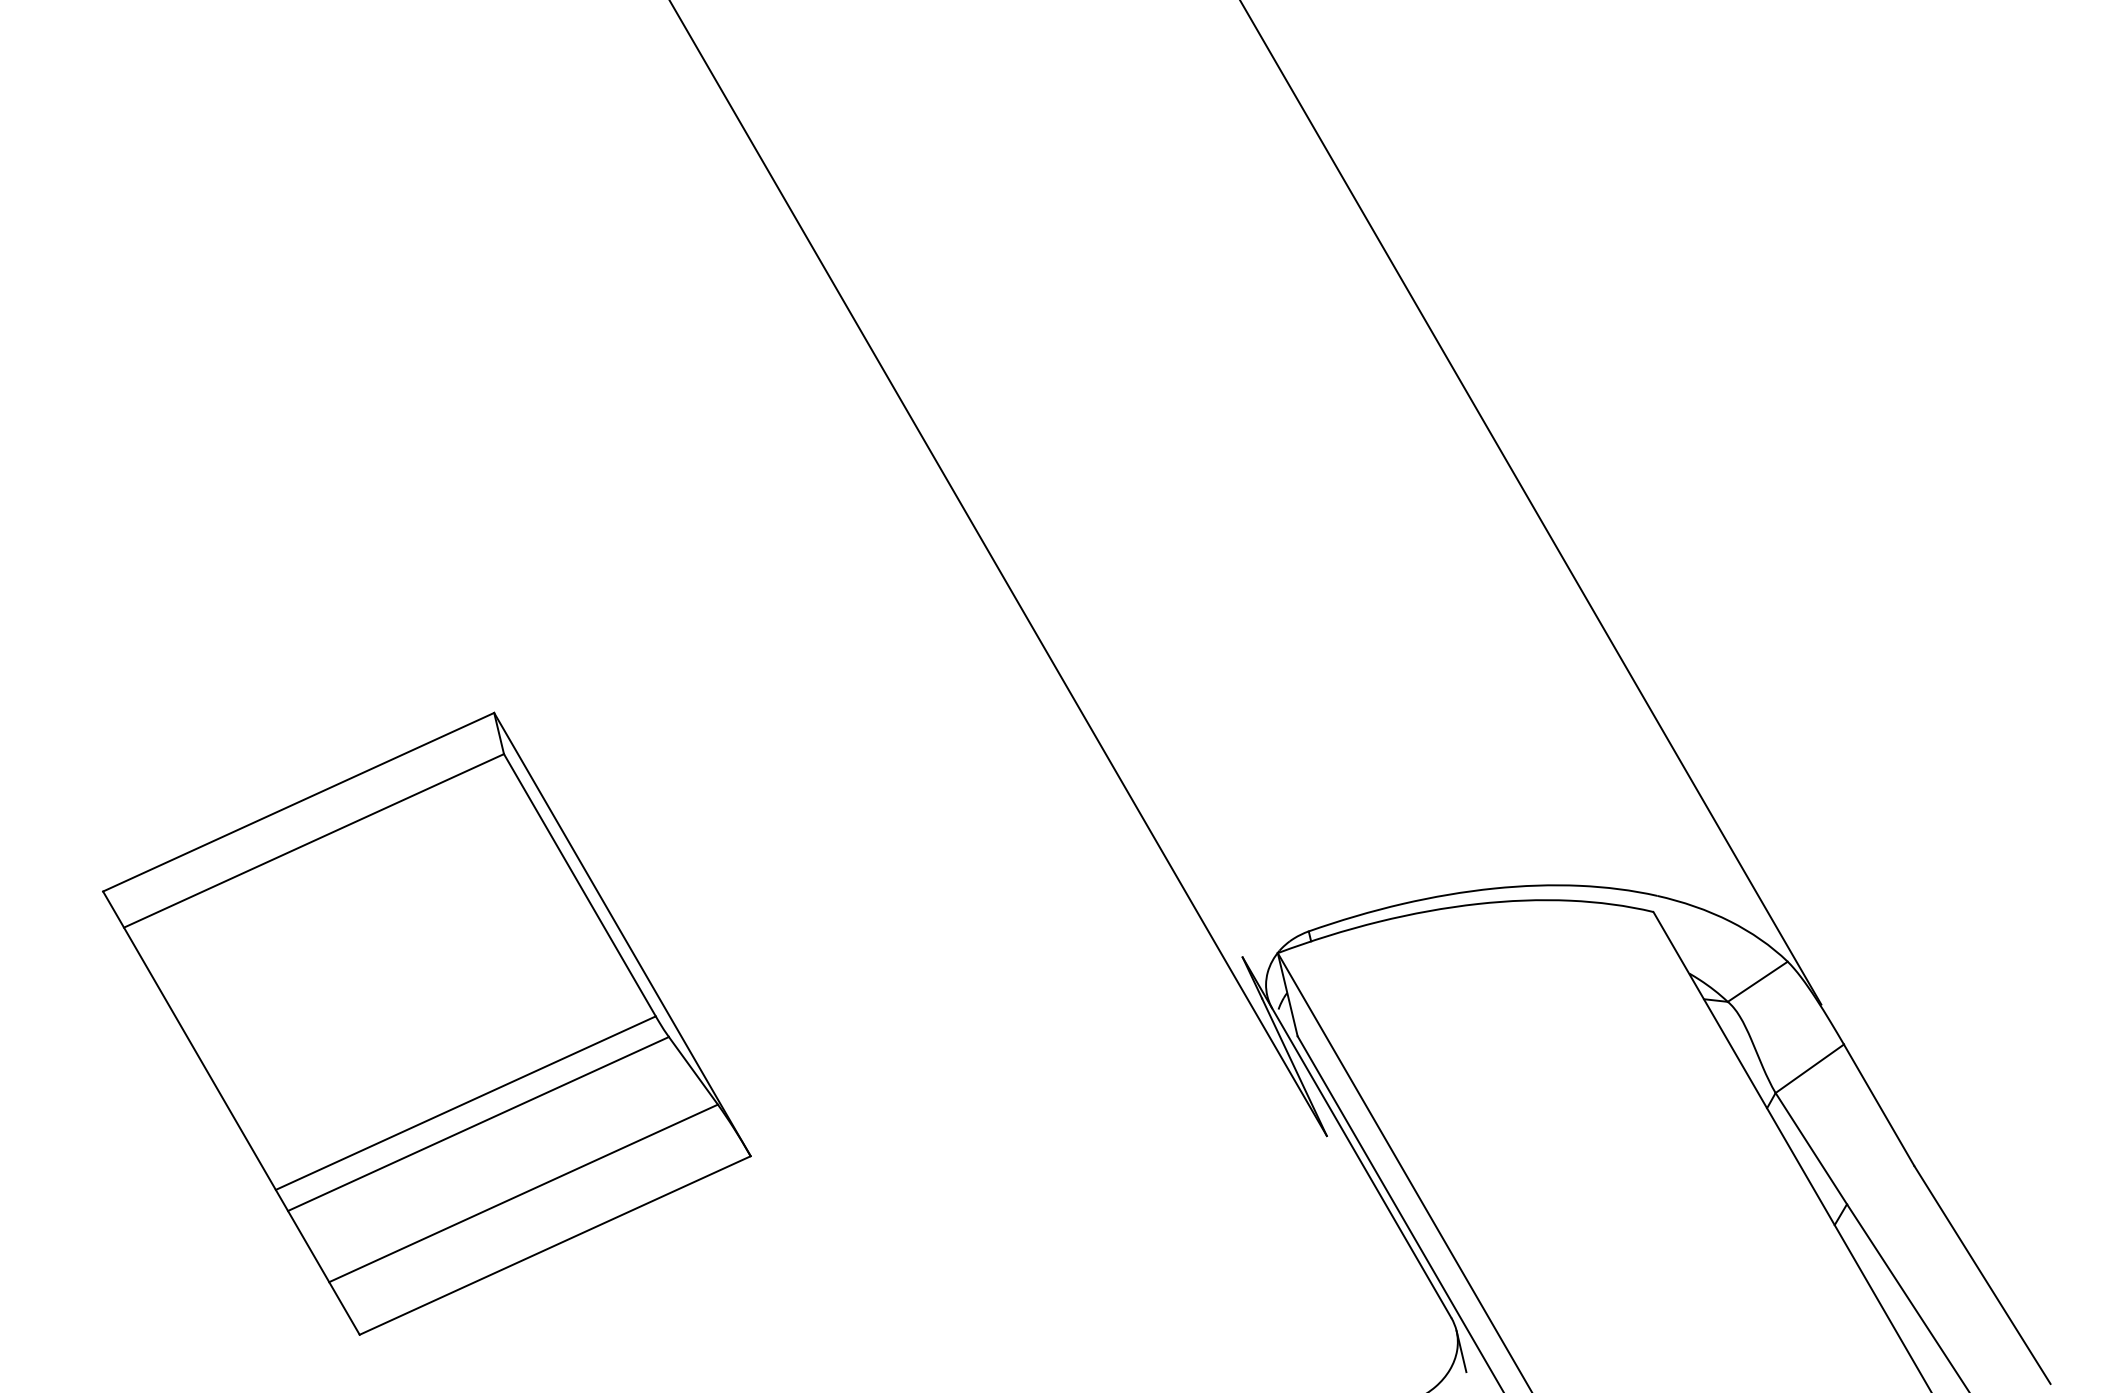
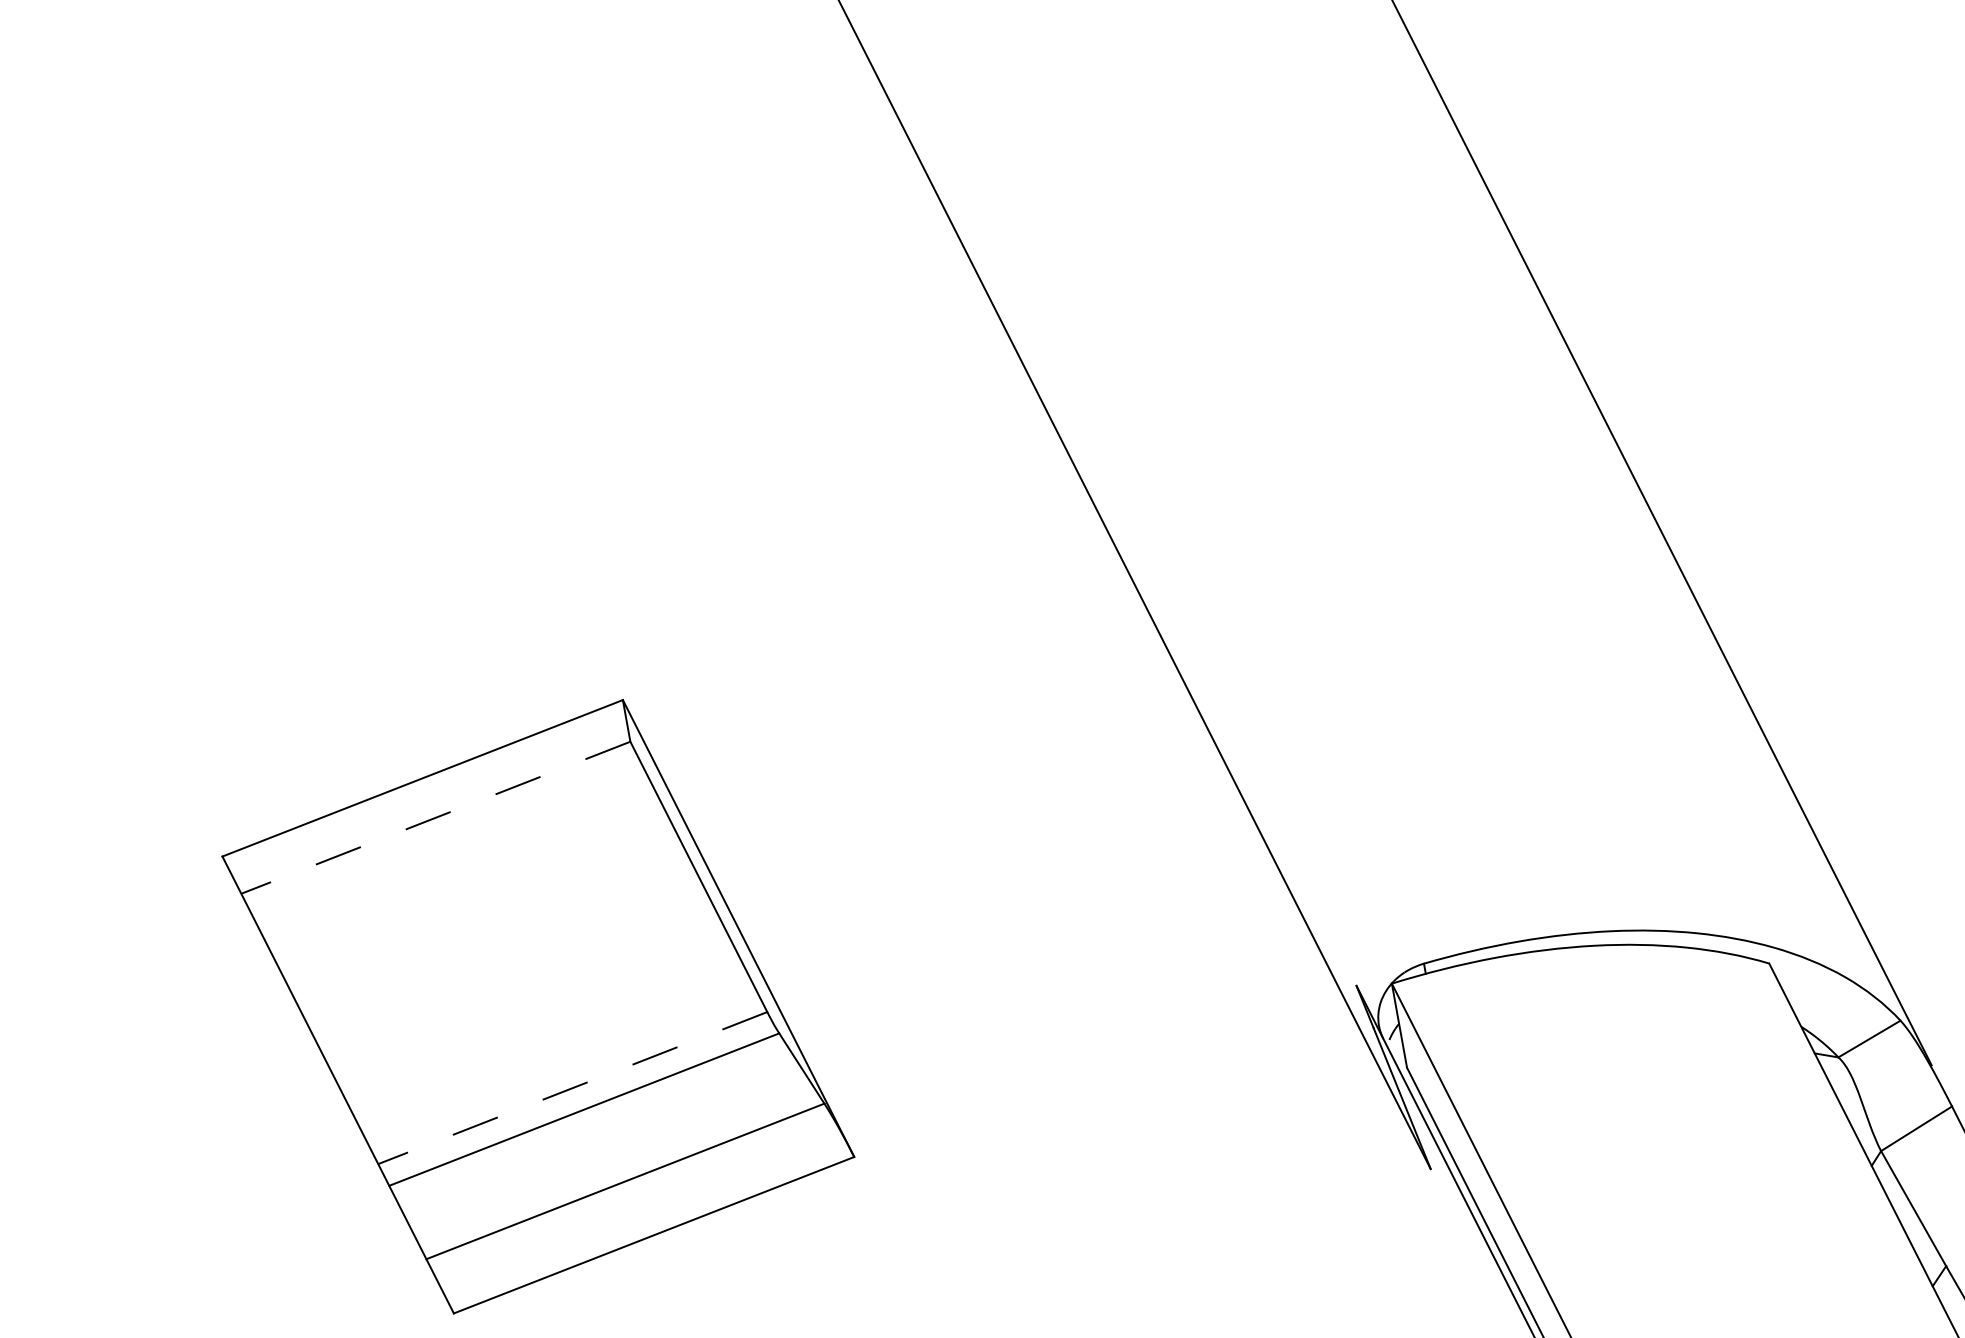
line: (314, 840) -> (436, 817), solid -> dashed
line: (465, 1103) -> (572, 1088), solid -> dashed

